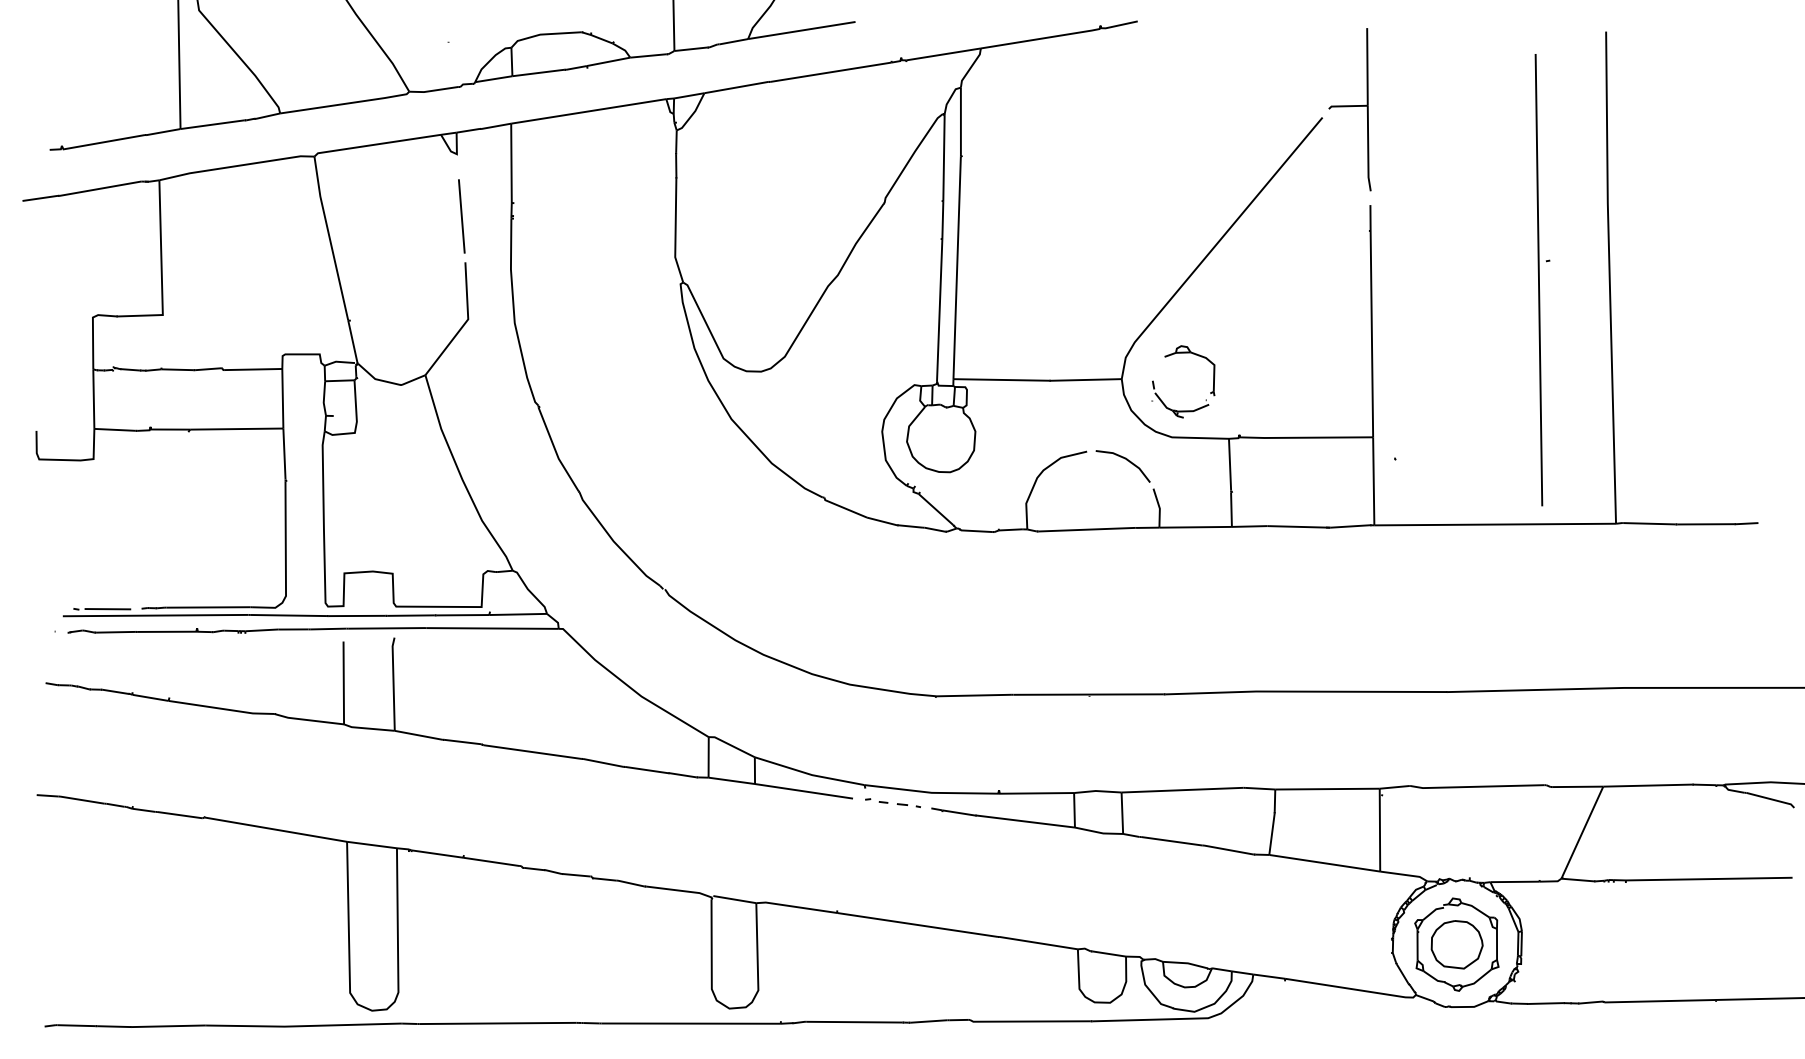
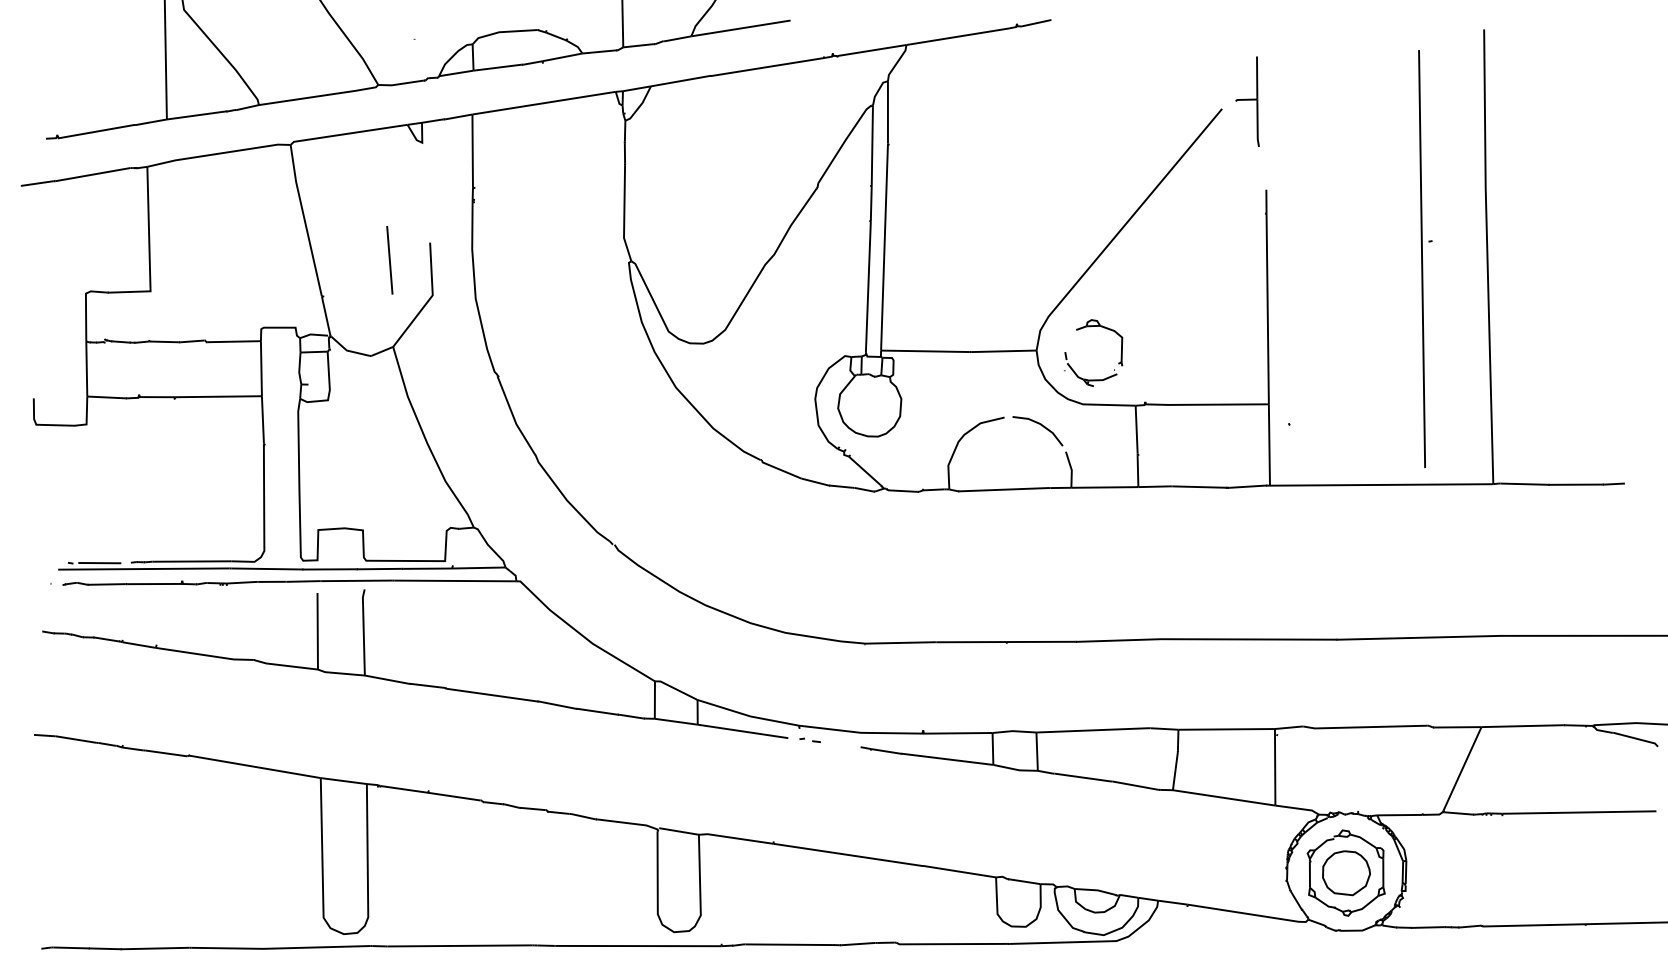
part: (1349, 109) -> (1247, 101), size x0.6
line: (461, 216) -> (389, 260), moved
part: (908, 805) -> (839, 744), removed

